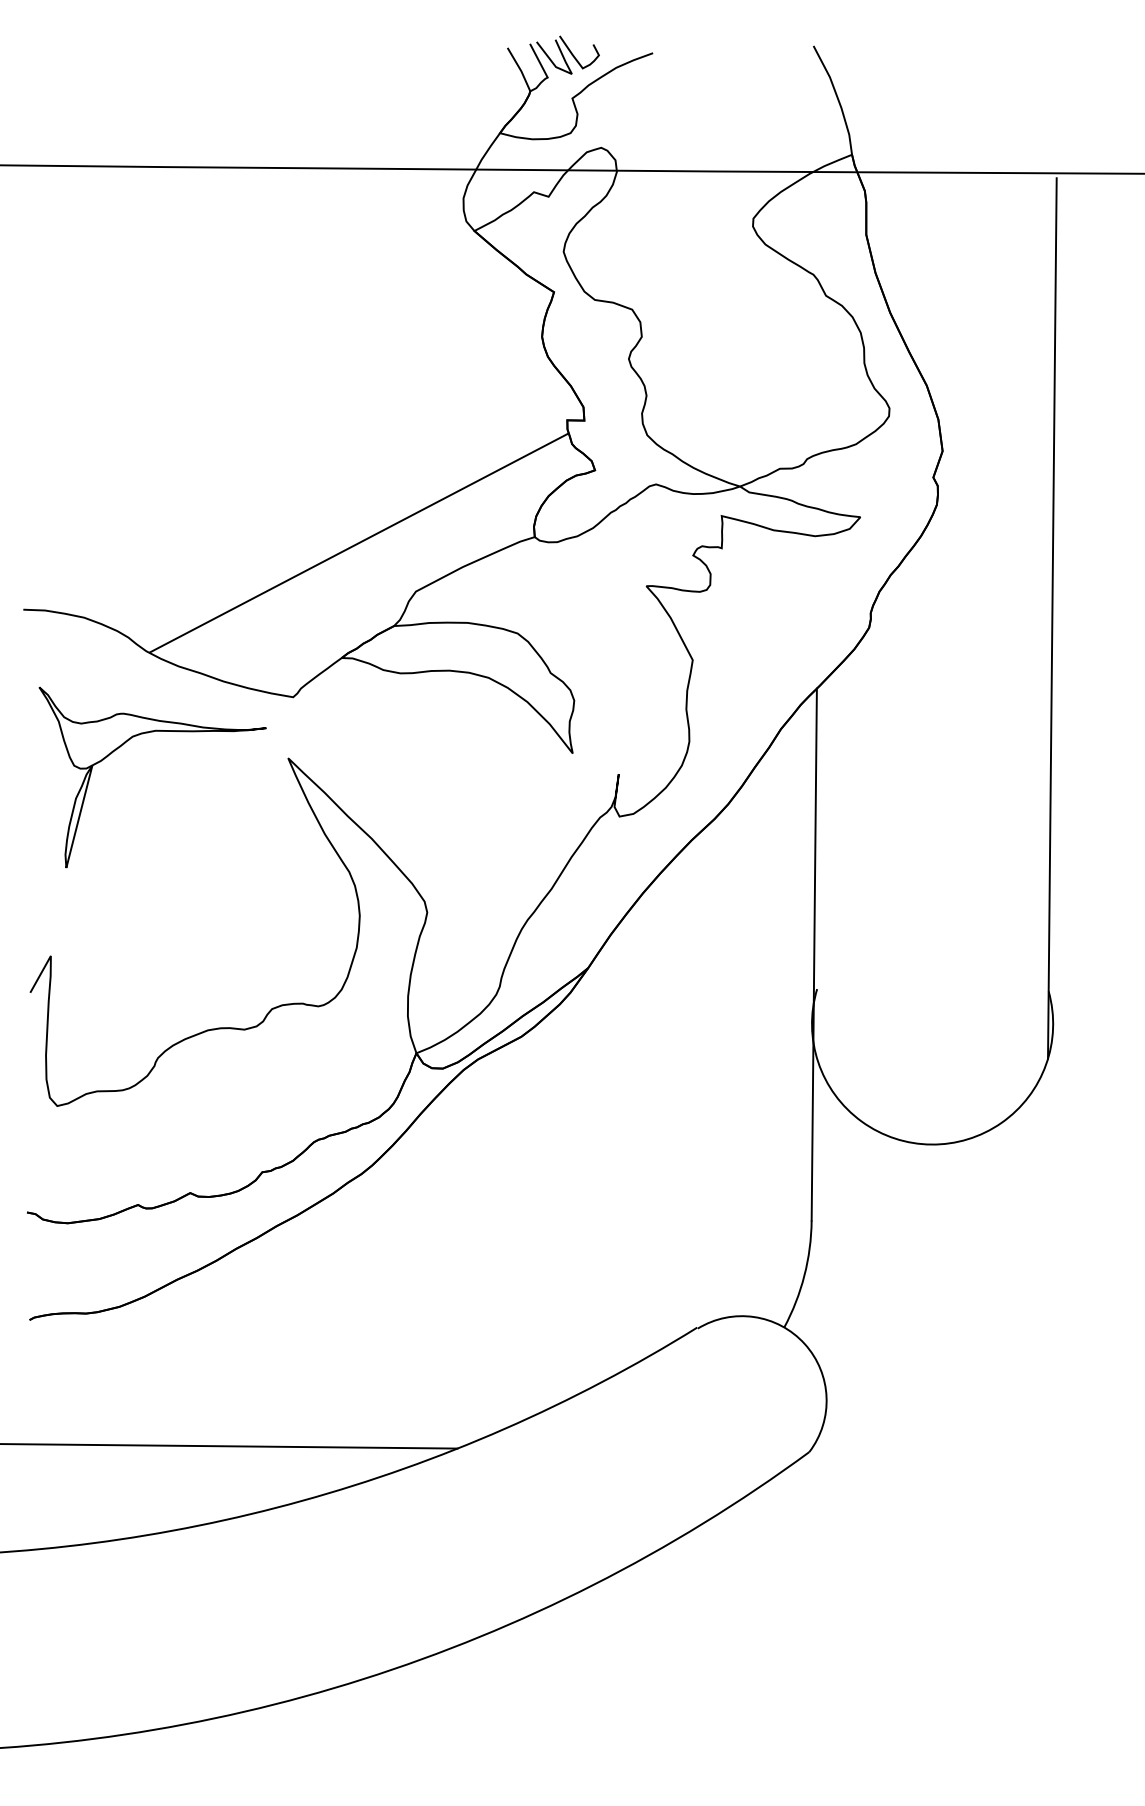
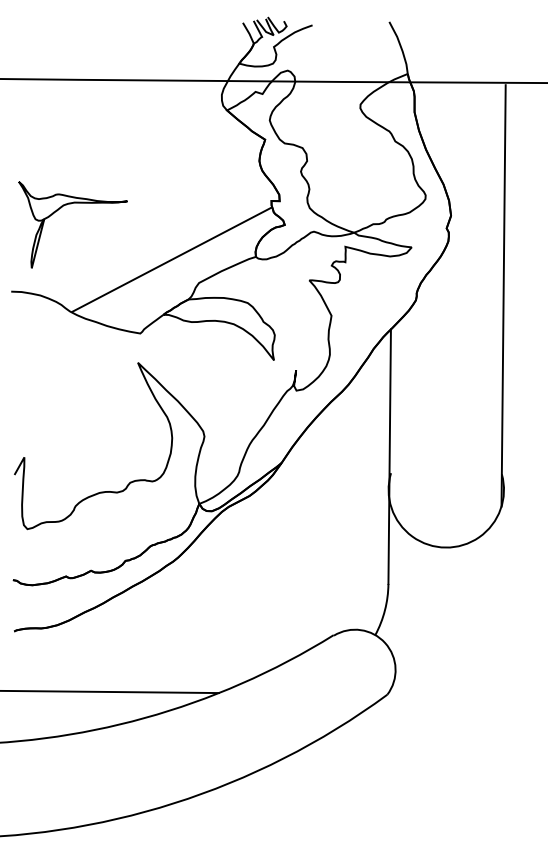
part: (128, 743) -> (61, 208), moved

